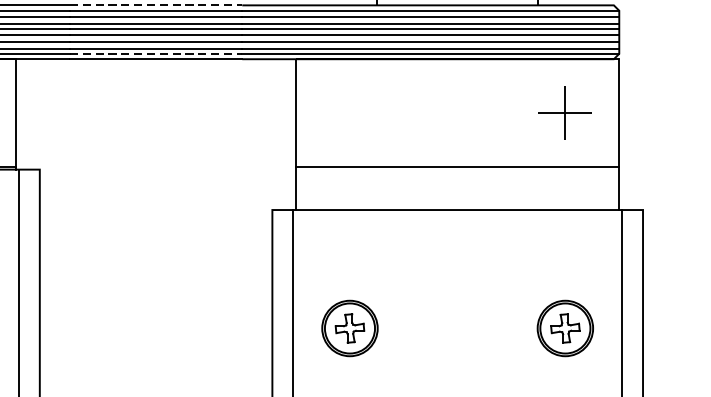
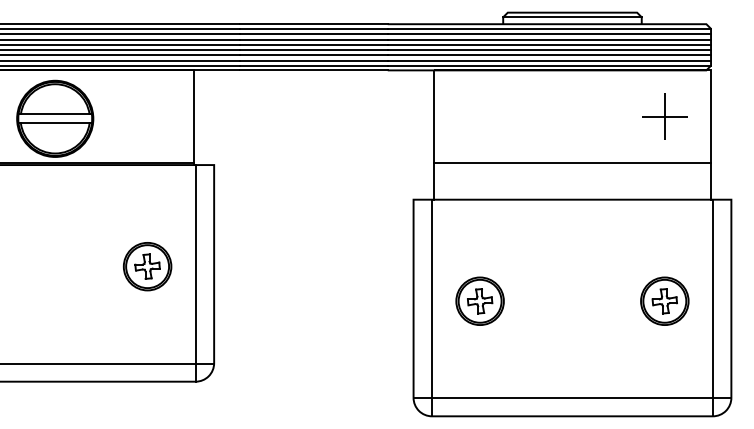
line: (155, 5) -> (313, 24), dashed -> solid
line: (155, 53) -> (313, 65), dashed -> solid

